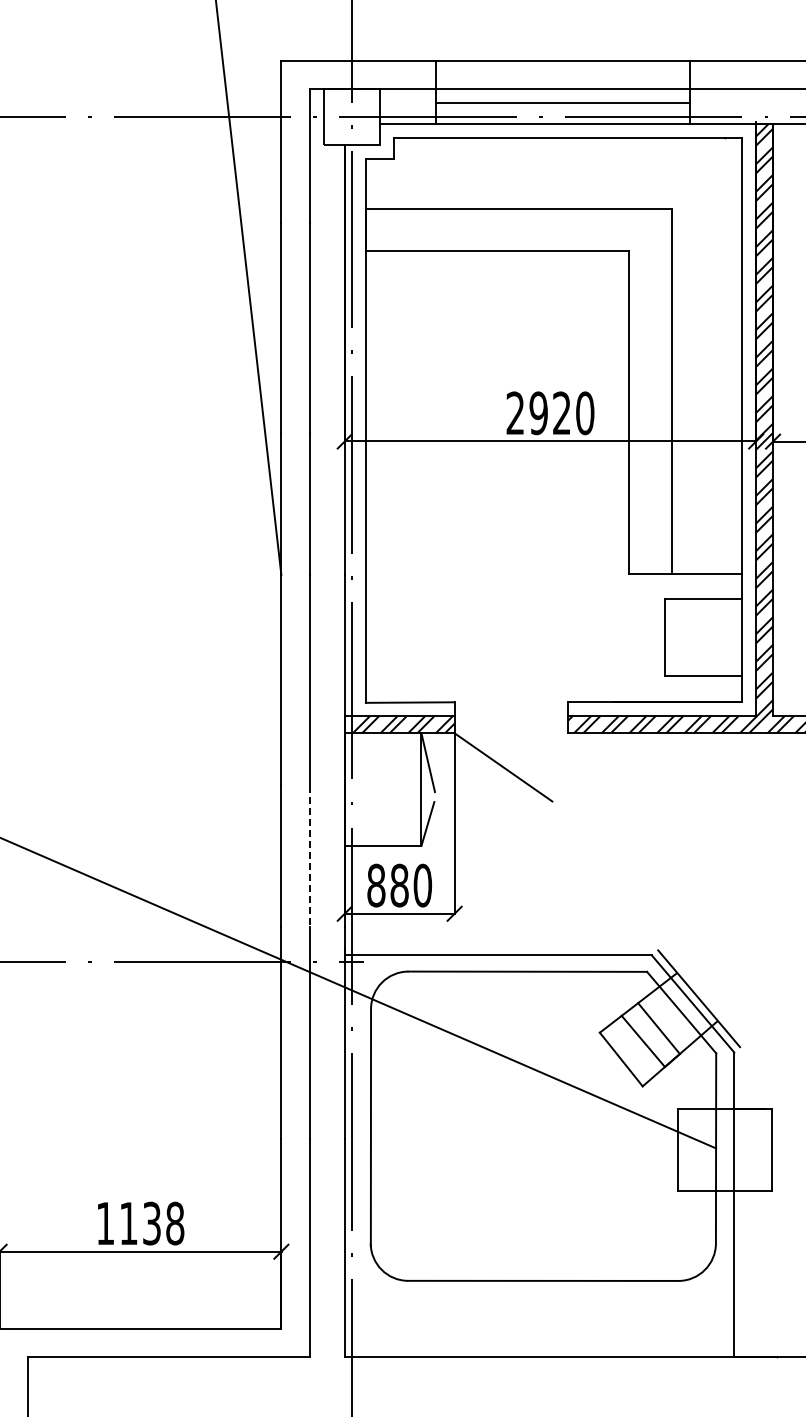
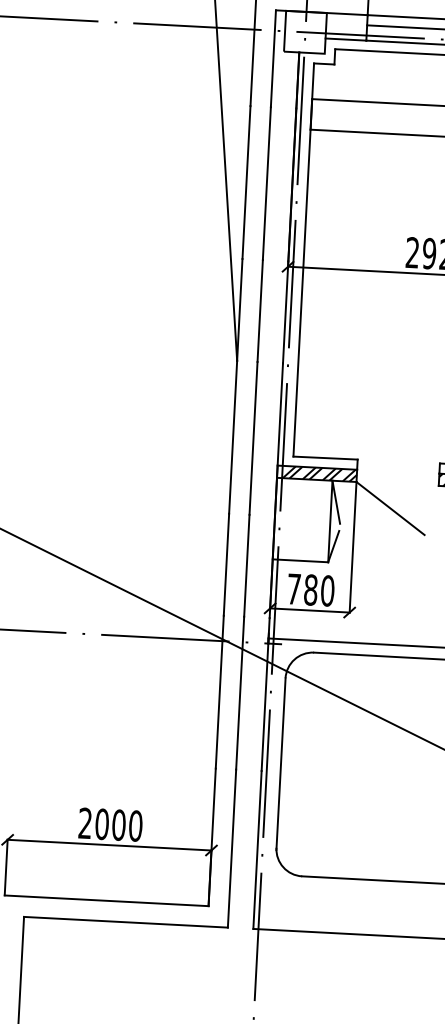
line: (309, 857) -> (246, 566), dashed -> solid
text: (376, 885) -> (294, 589), 880 -> 780
text: (140, 1223) -> (110, 824), 1138 -> 2000

